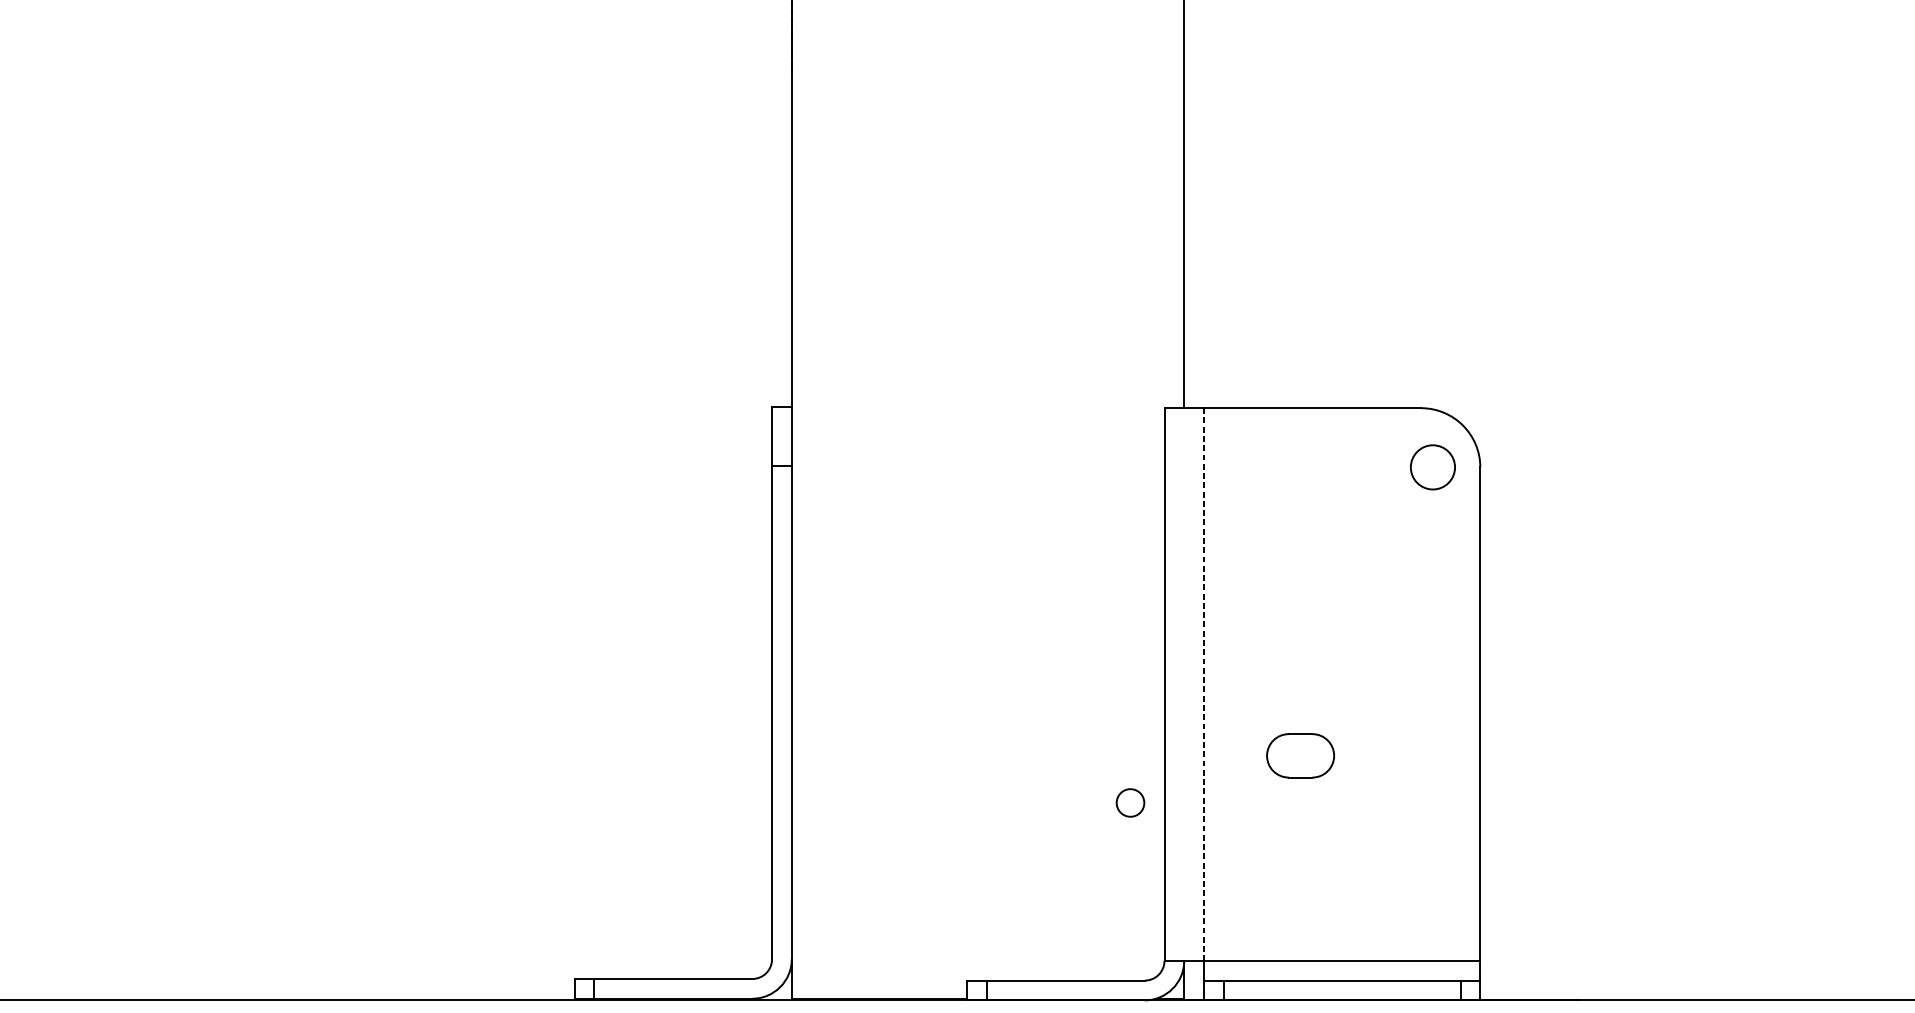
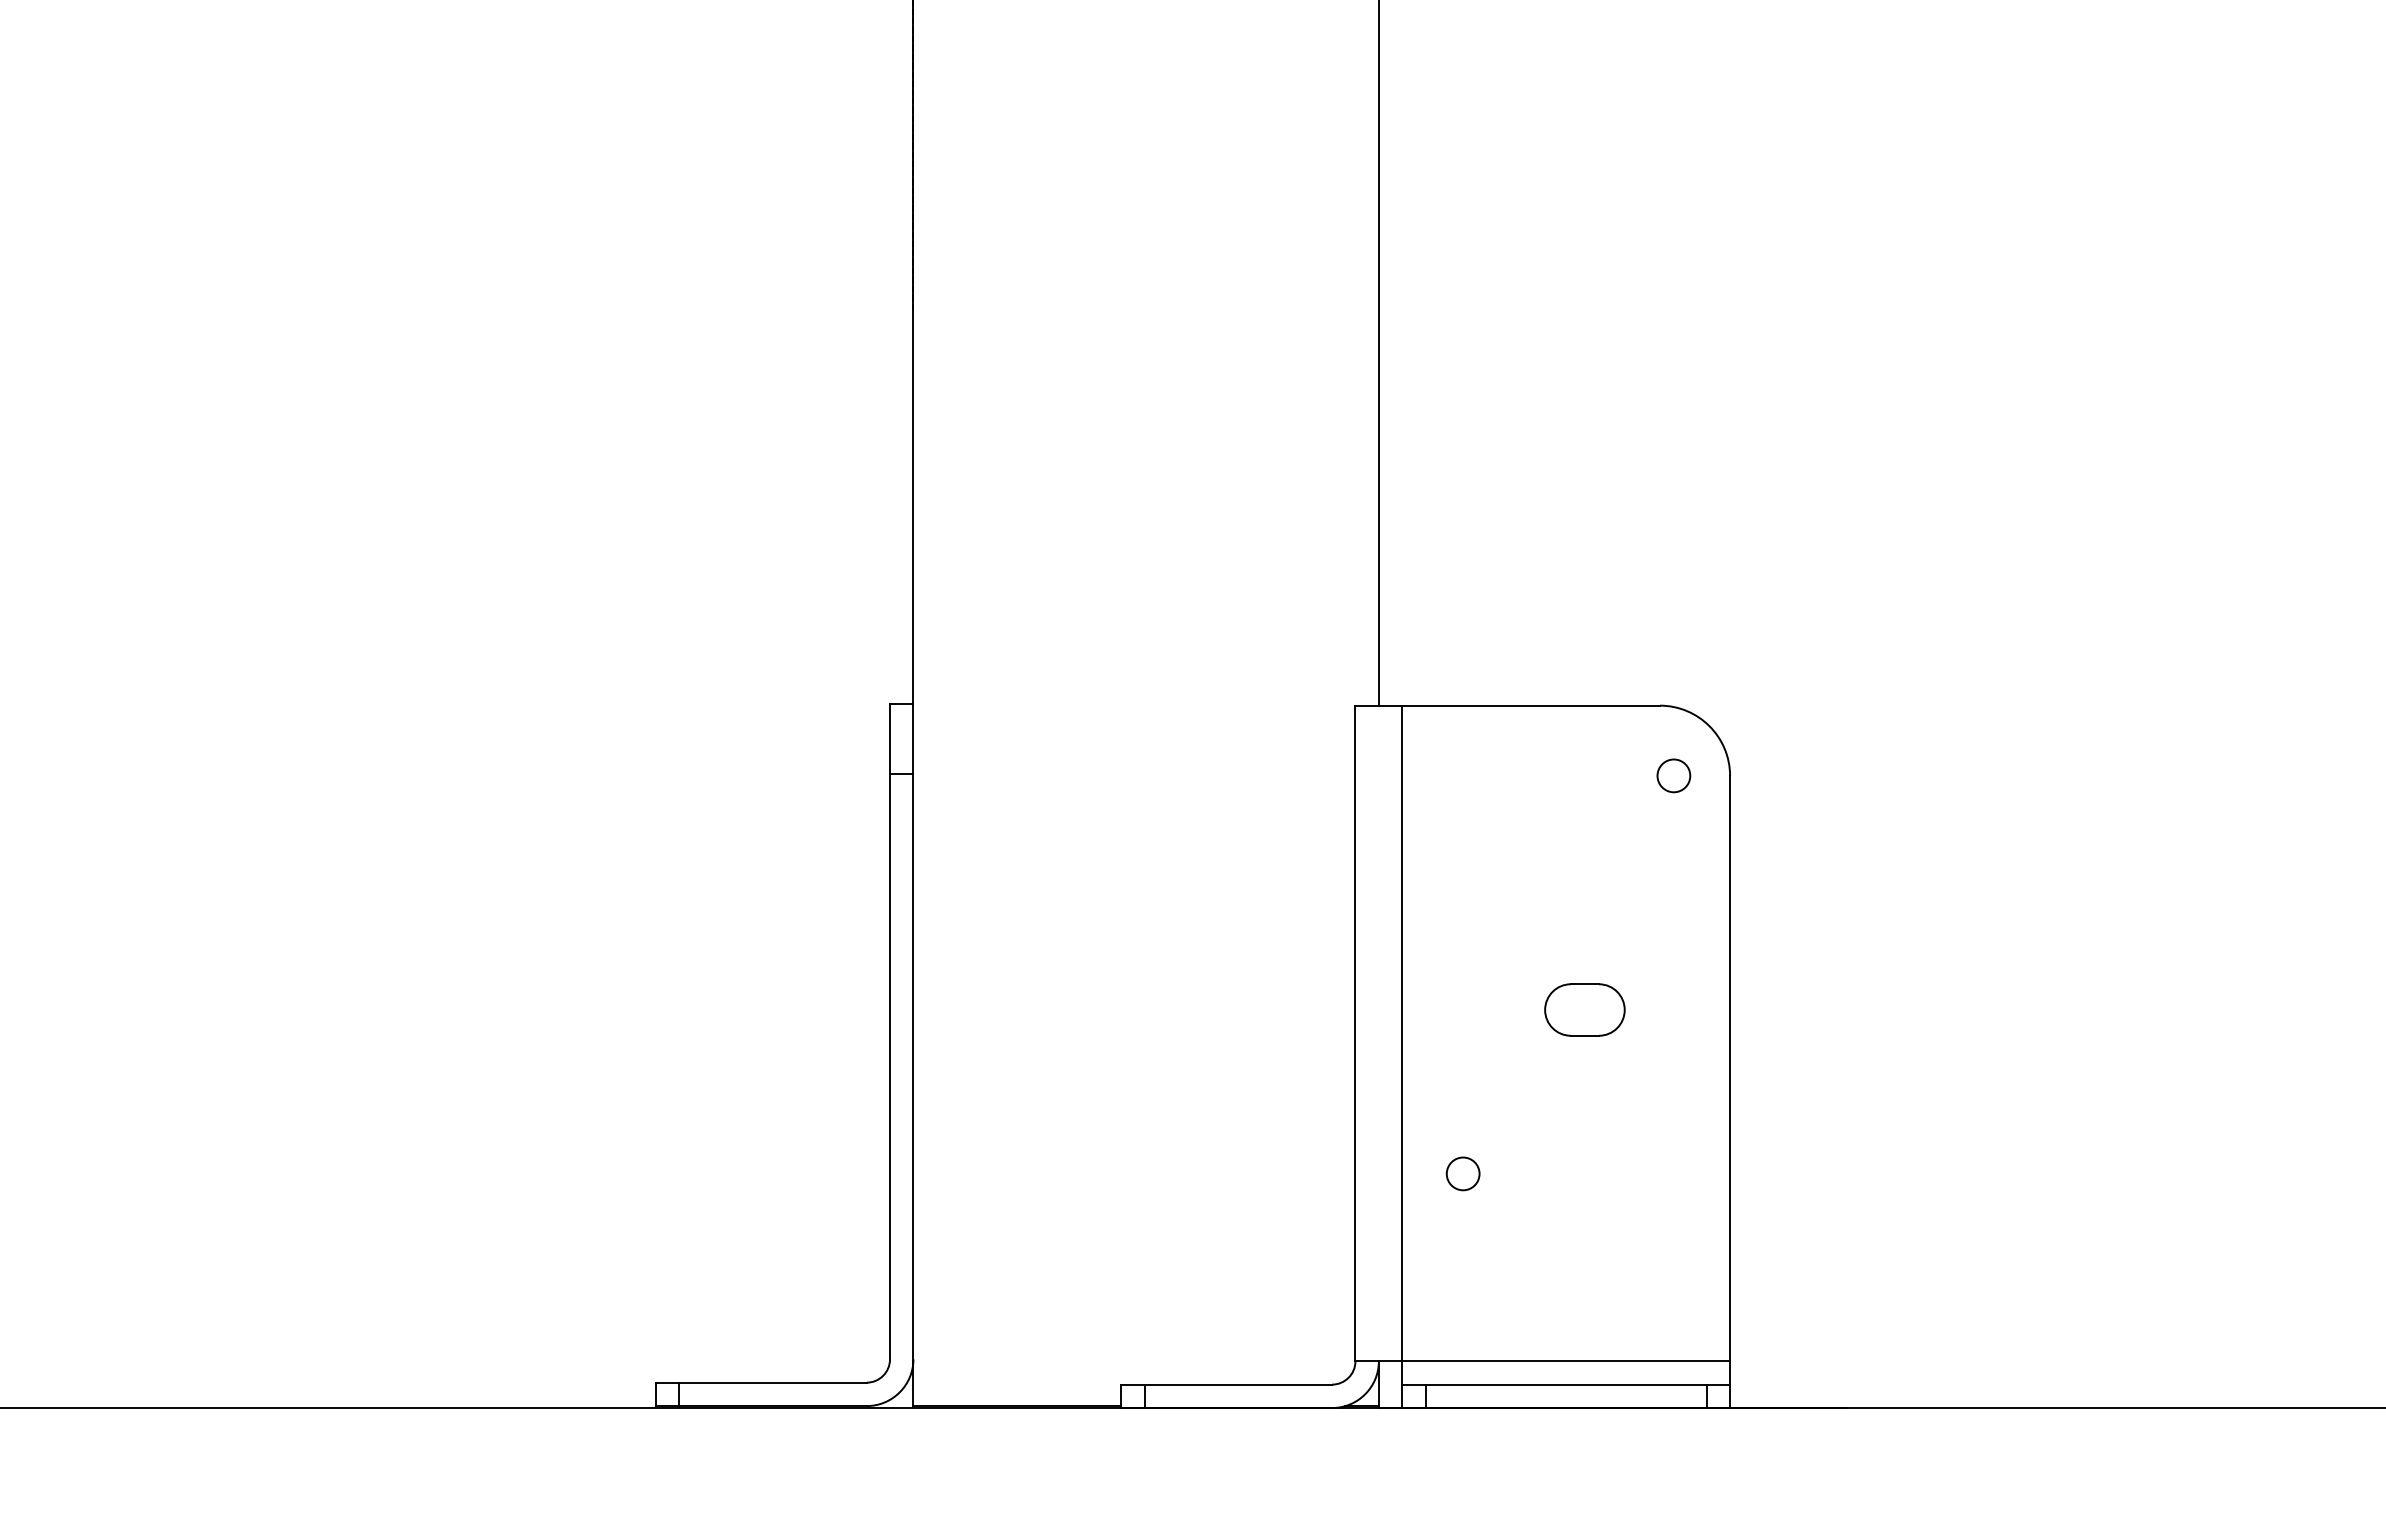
circle: (1432, 467) -> (1673, 775), size x0.62
line: (1204, 684) -> (1402, 1033), dashed -> solid
part: (1300, 755) -> (1584, 1009), moved
circle: (1129, 802) -> (1462, 1173), moved

